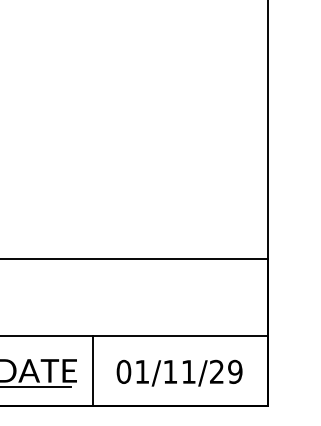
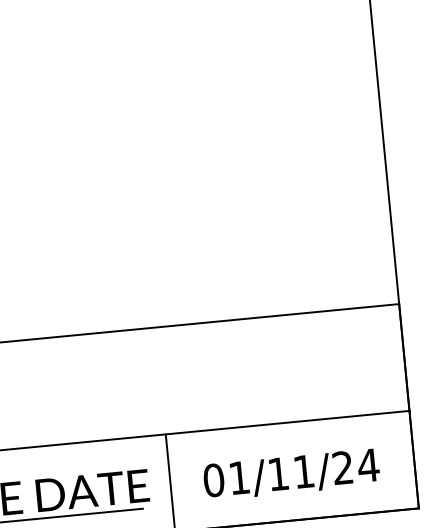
text: (234, 371) -> (367, 465), 01/11/29 -> 01/11/24

